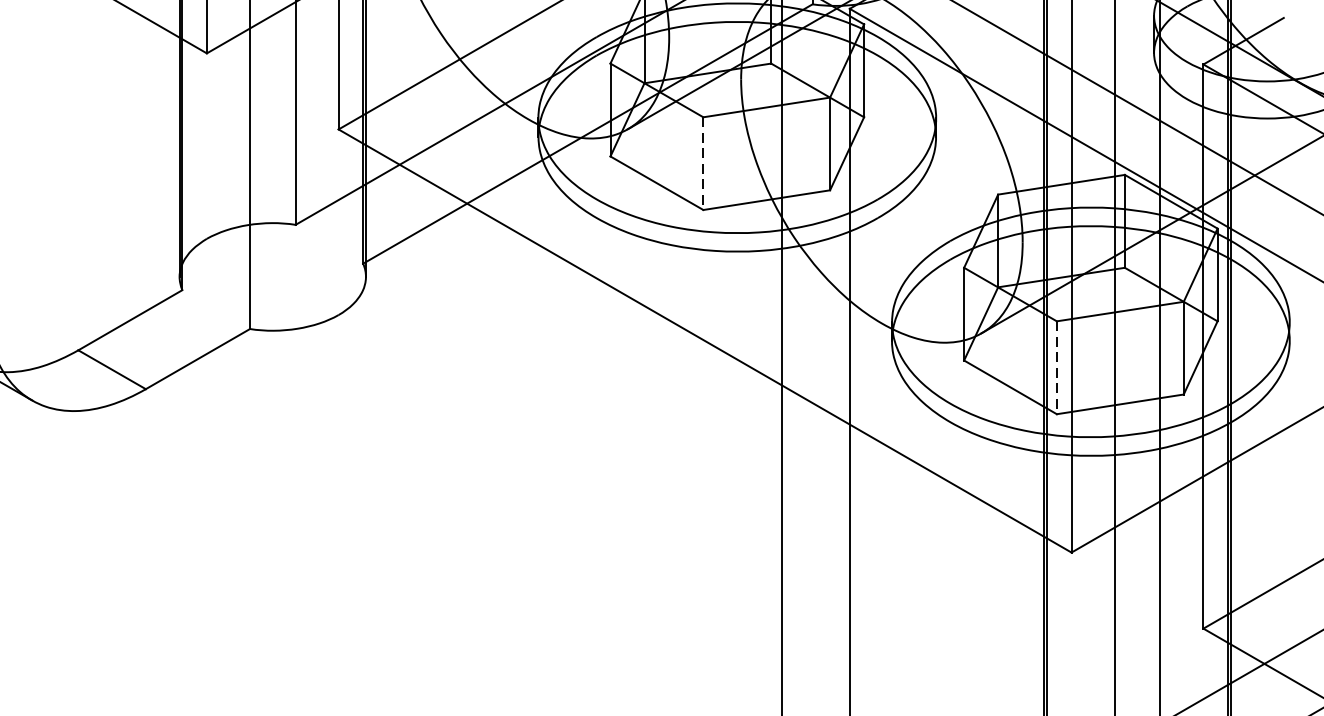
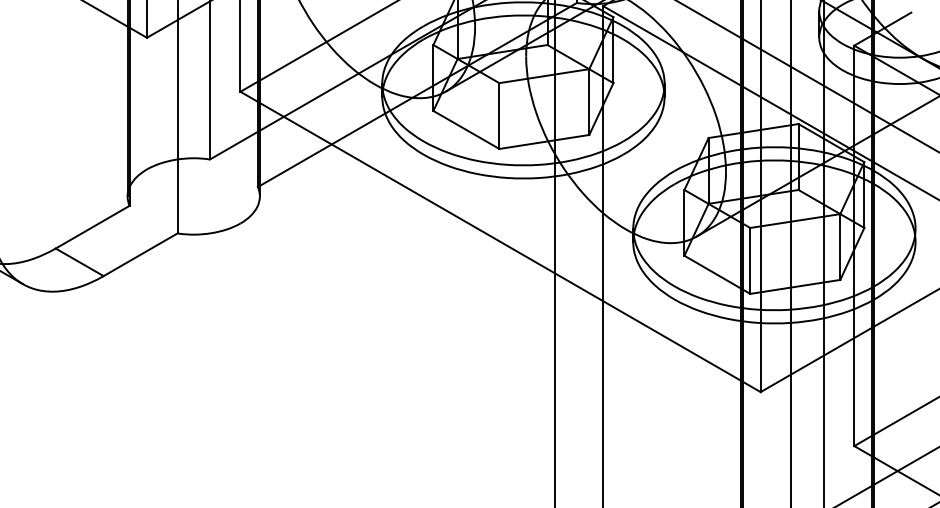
line: (703, 164) -> (499, 116), dashed -> solid
line: (1057, 367) -> (750, 260), dashed -> solid

